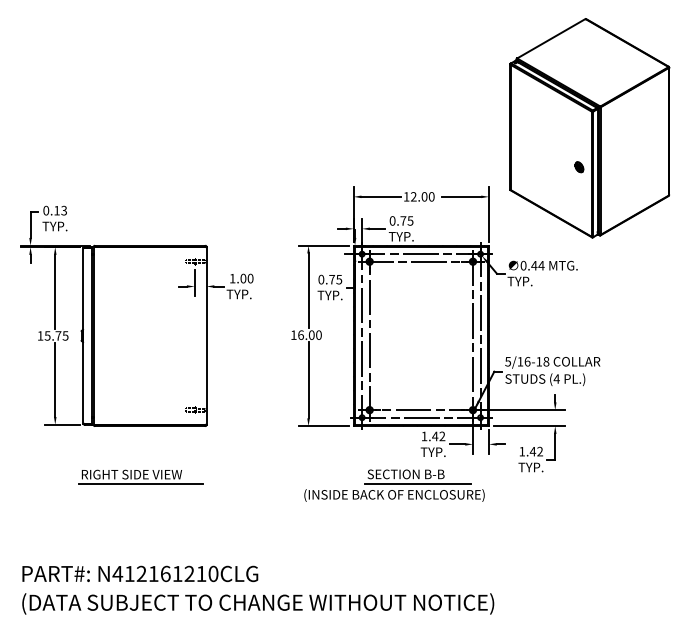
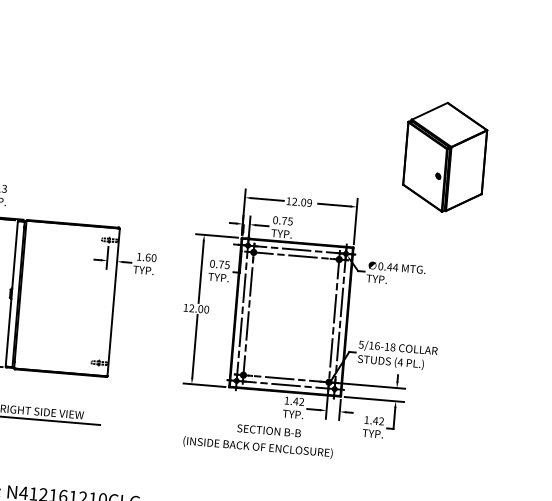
part: (589, 128) -> (444, 157), size x0.6
text: (431, 196) -> (309, 202), 12.00 -> 12.09
text: (243, 278) -> (148, 257), 1.00 -> 1.60
text: (300, 334) -> (191, 307), 16.00 -> 12.00
line: (417, 484) -> (277, 440), removed

